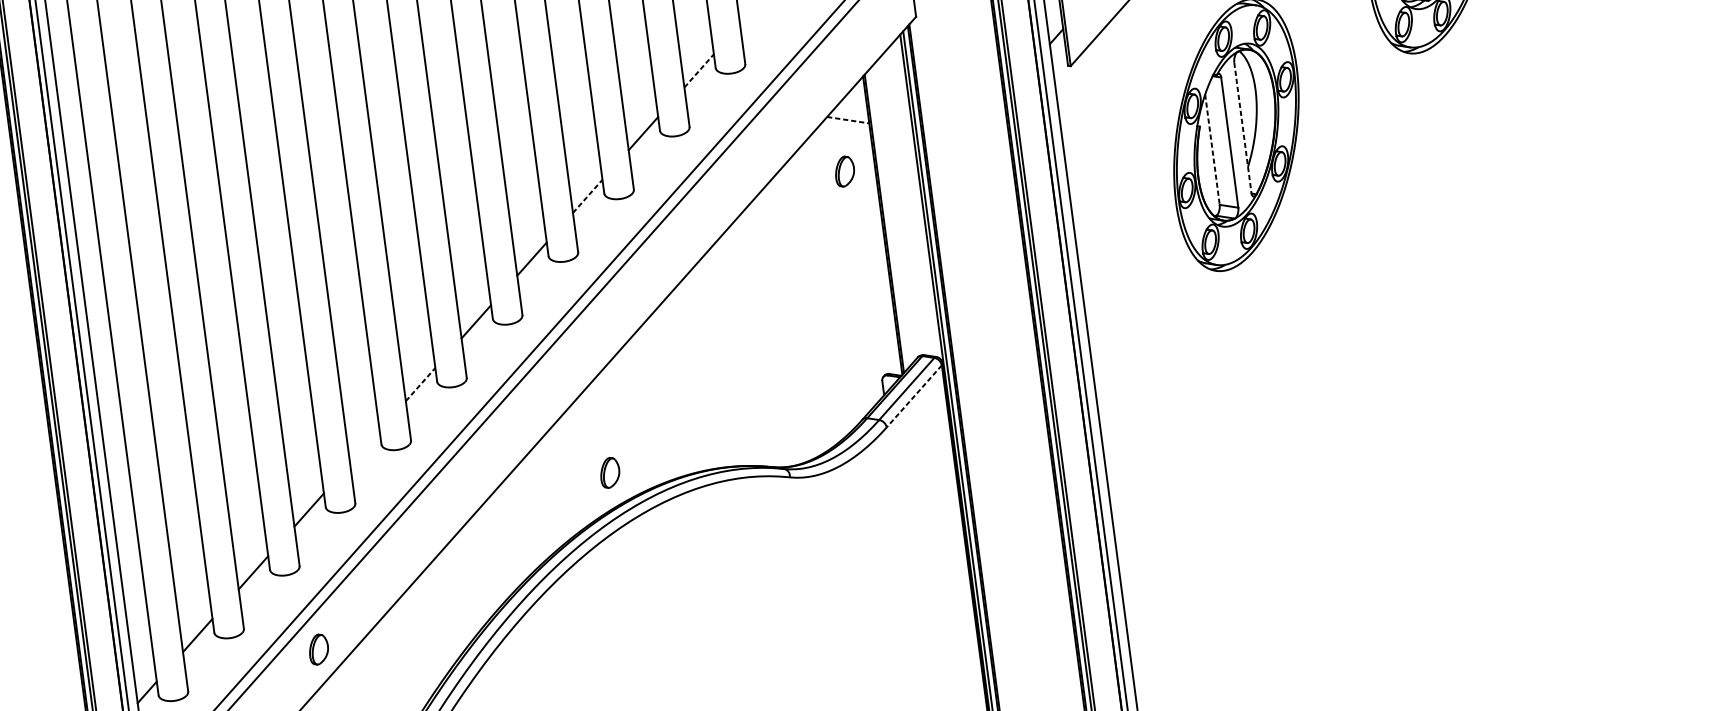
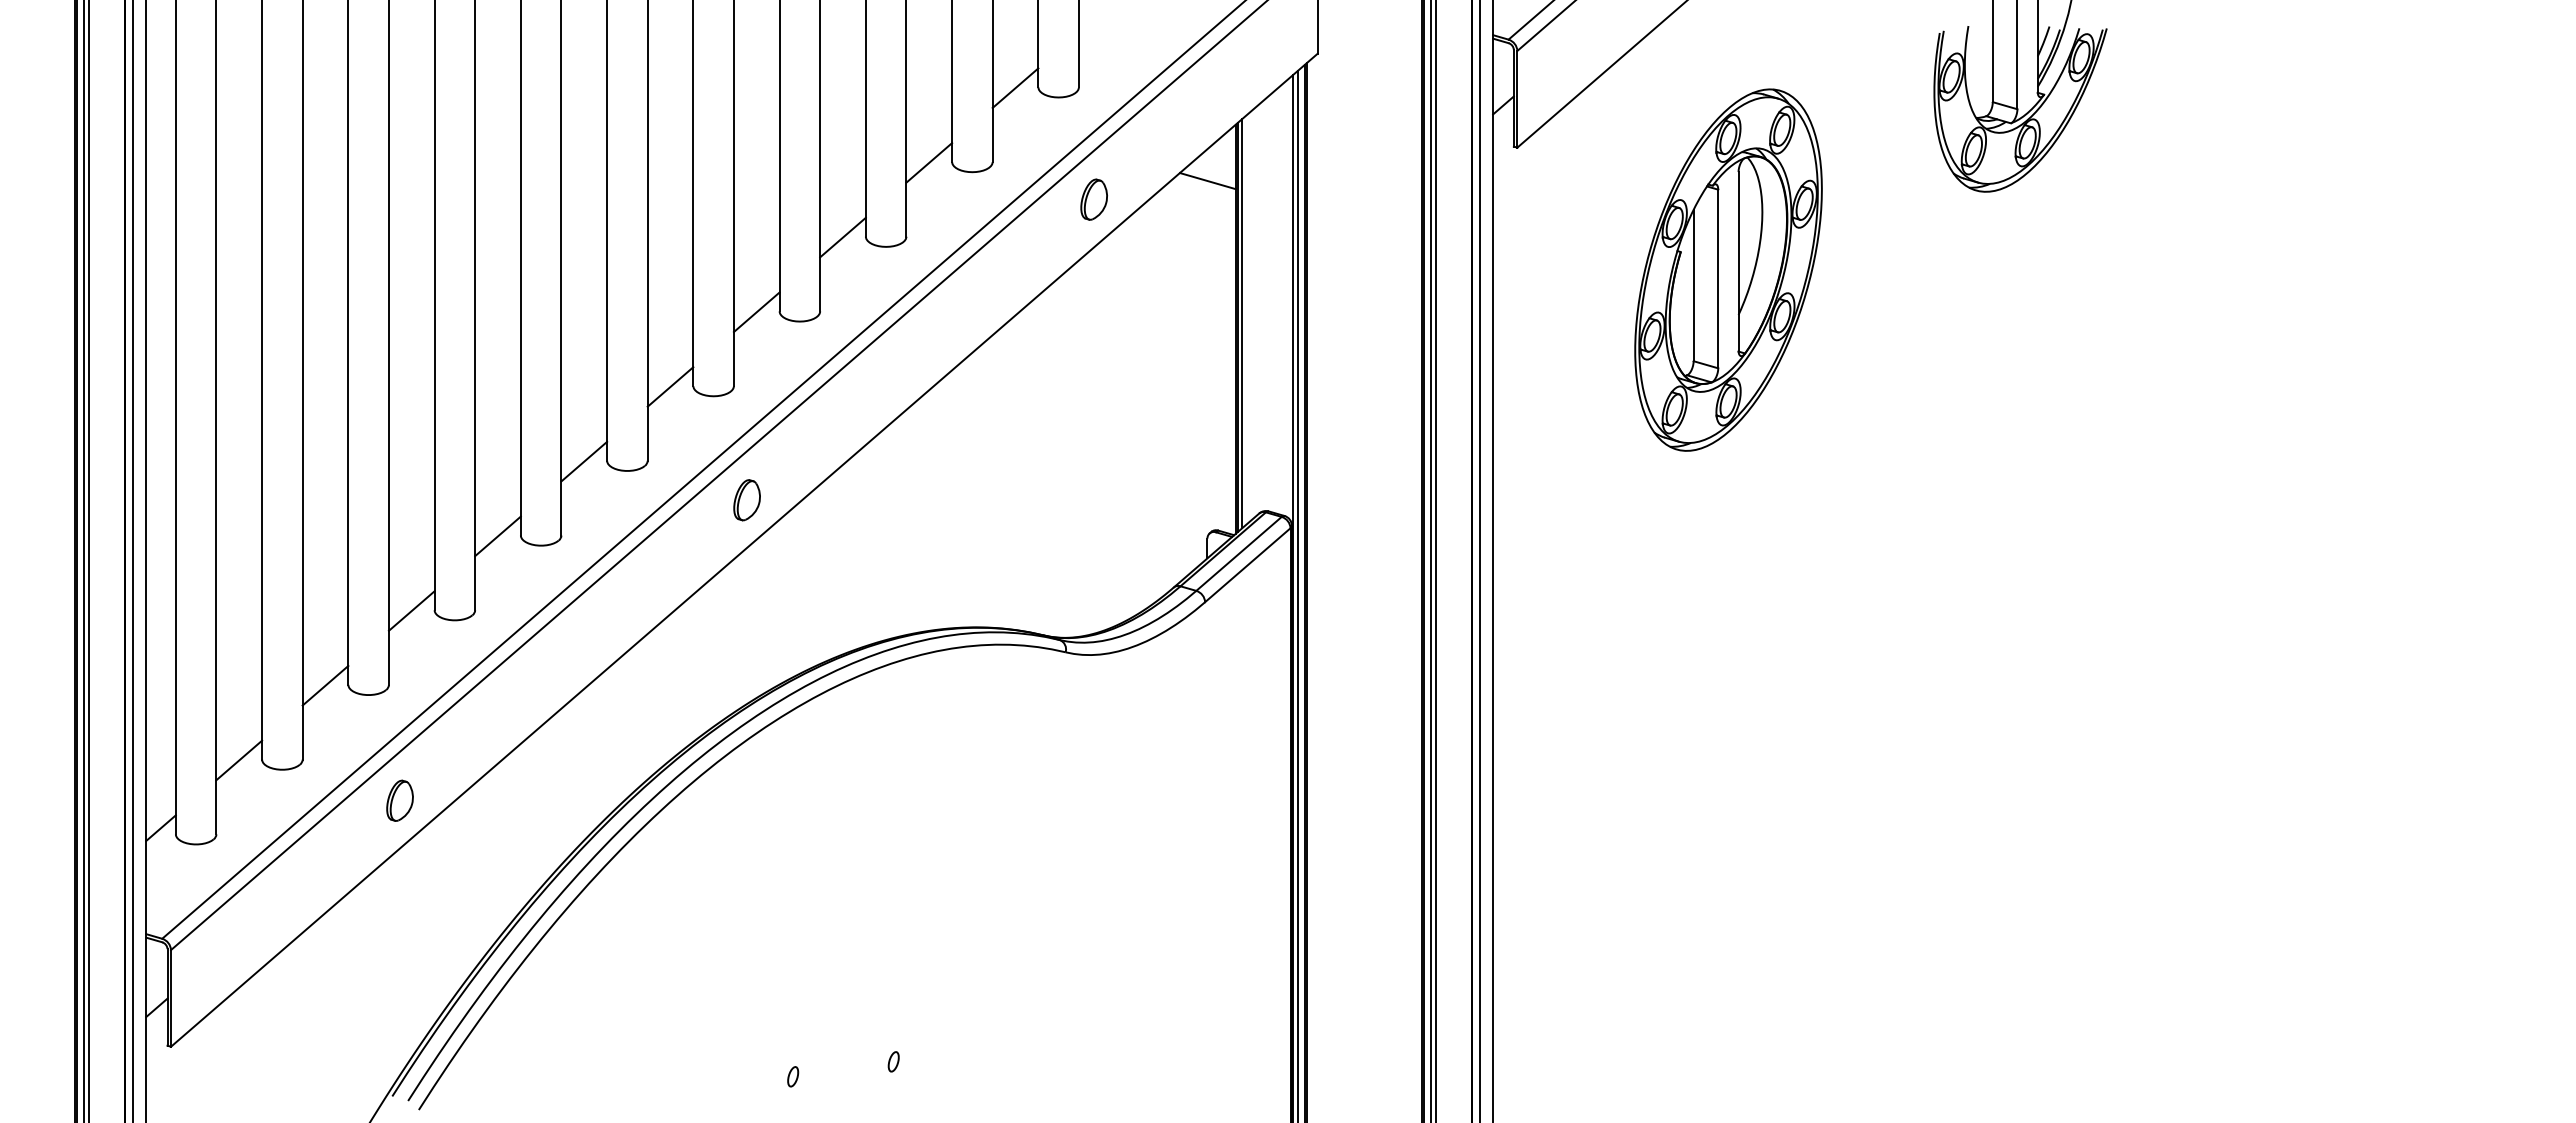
line: (699, 70) -> (1015, 87), dashed -> solid
line: (848, 120) -> (1207, 181), dashed -> solid
line: (1242, 127) -> (1738, 261), dashed -> solid
line: (1212, 149) -> (1693, 285), dashed -> solid
part: (844, 171) -> (1093, 199), moved
line: (588, 196) -> (843, 237), dashed -> solid
line: (887, 220) -> (1242, 323), added
line: (420, 384) -> (584, 461), dashed -> solid
line: (914, 396) -> (1247, 565), dashed -> solid
line: (364, 447) -> (497, 536), added
part: (609, 473) -> (746, 500), moved

